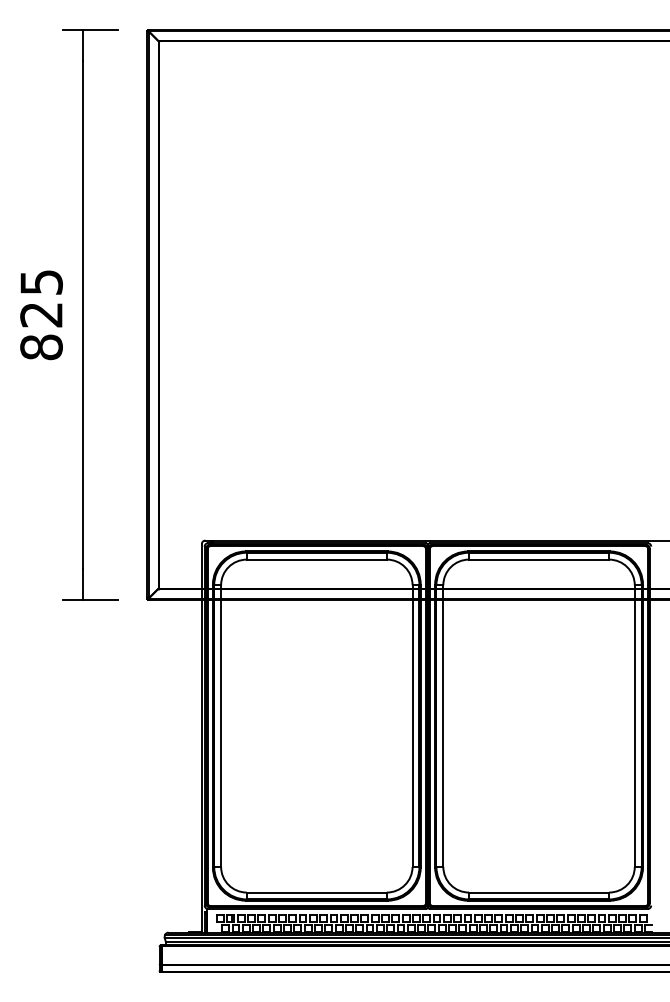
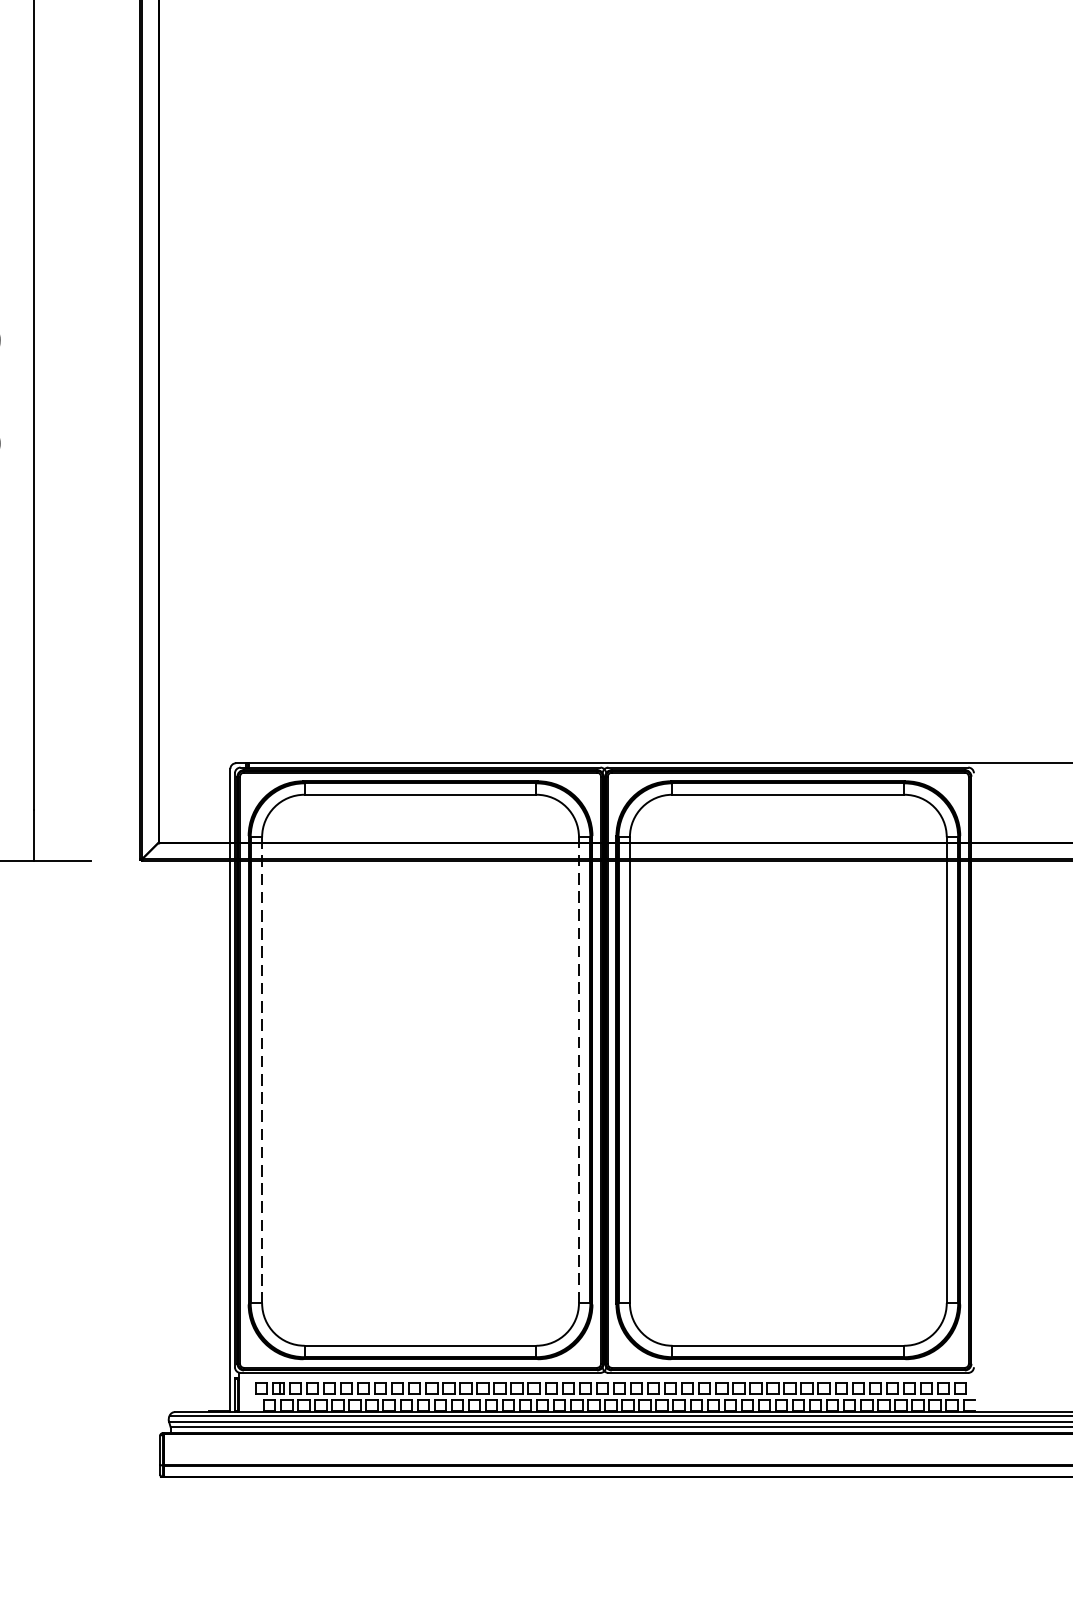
line: (221, 726) -> (262, 1070), solid -> dashed
line: (412, 726) -> (578, 1070), solid -> dashed

